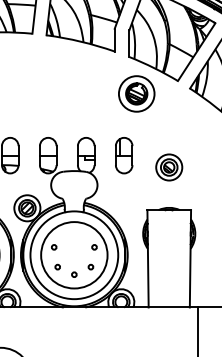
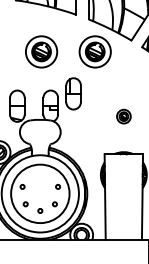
part: (75, 93) -> (41, 51), added
part: (124, 155) -> (73, 93), moved
part: (169, 167) -> (124, 116), size x0.6

